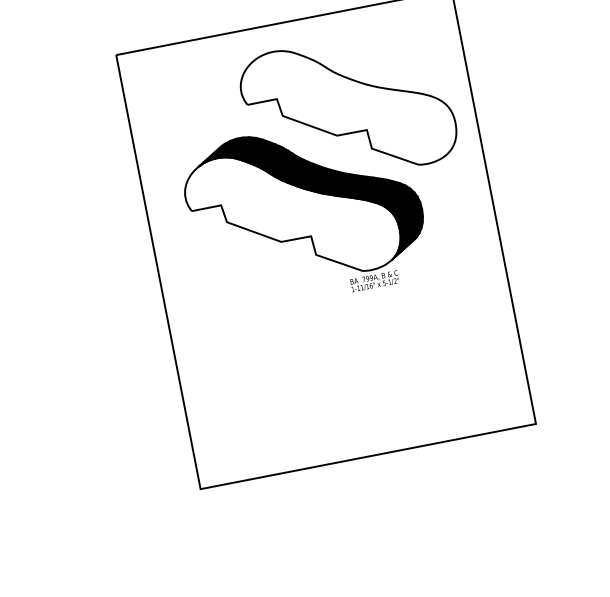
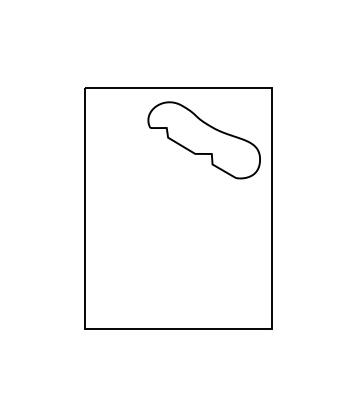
part: (305, 211) -> (170, 191), removed

